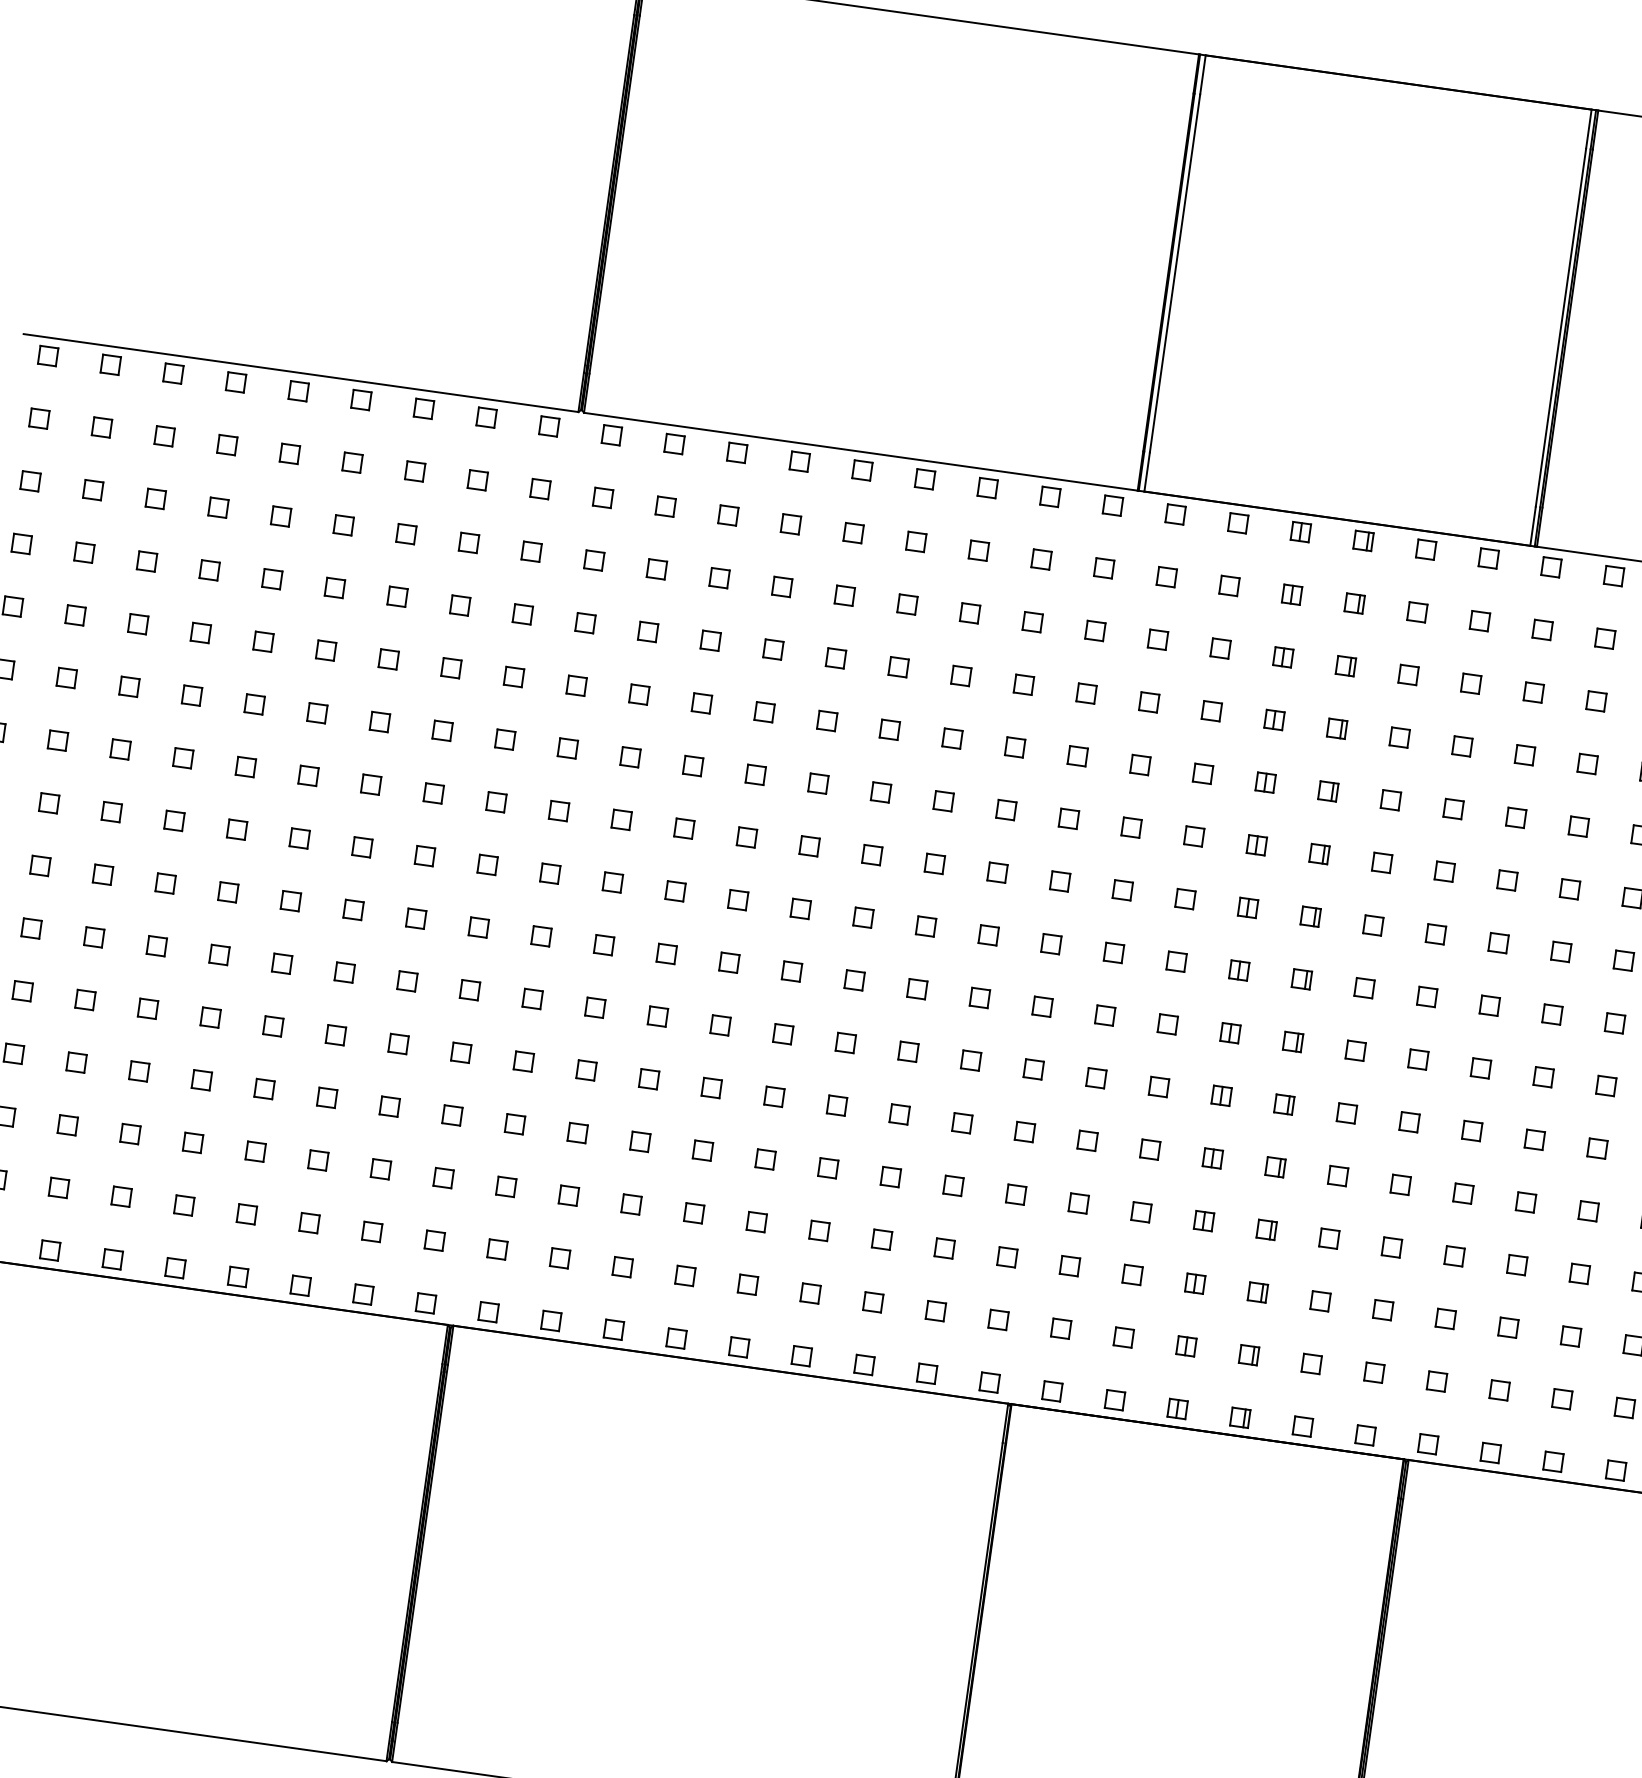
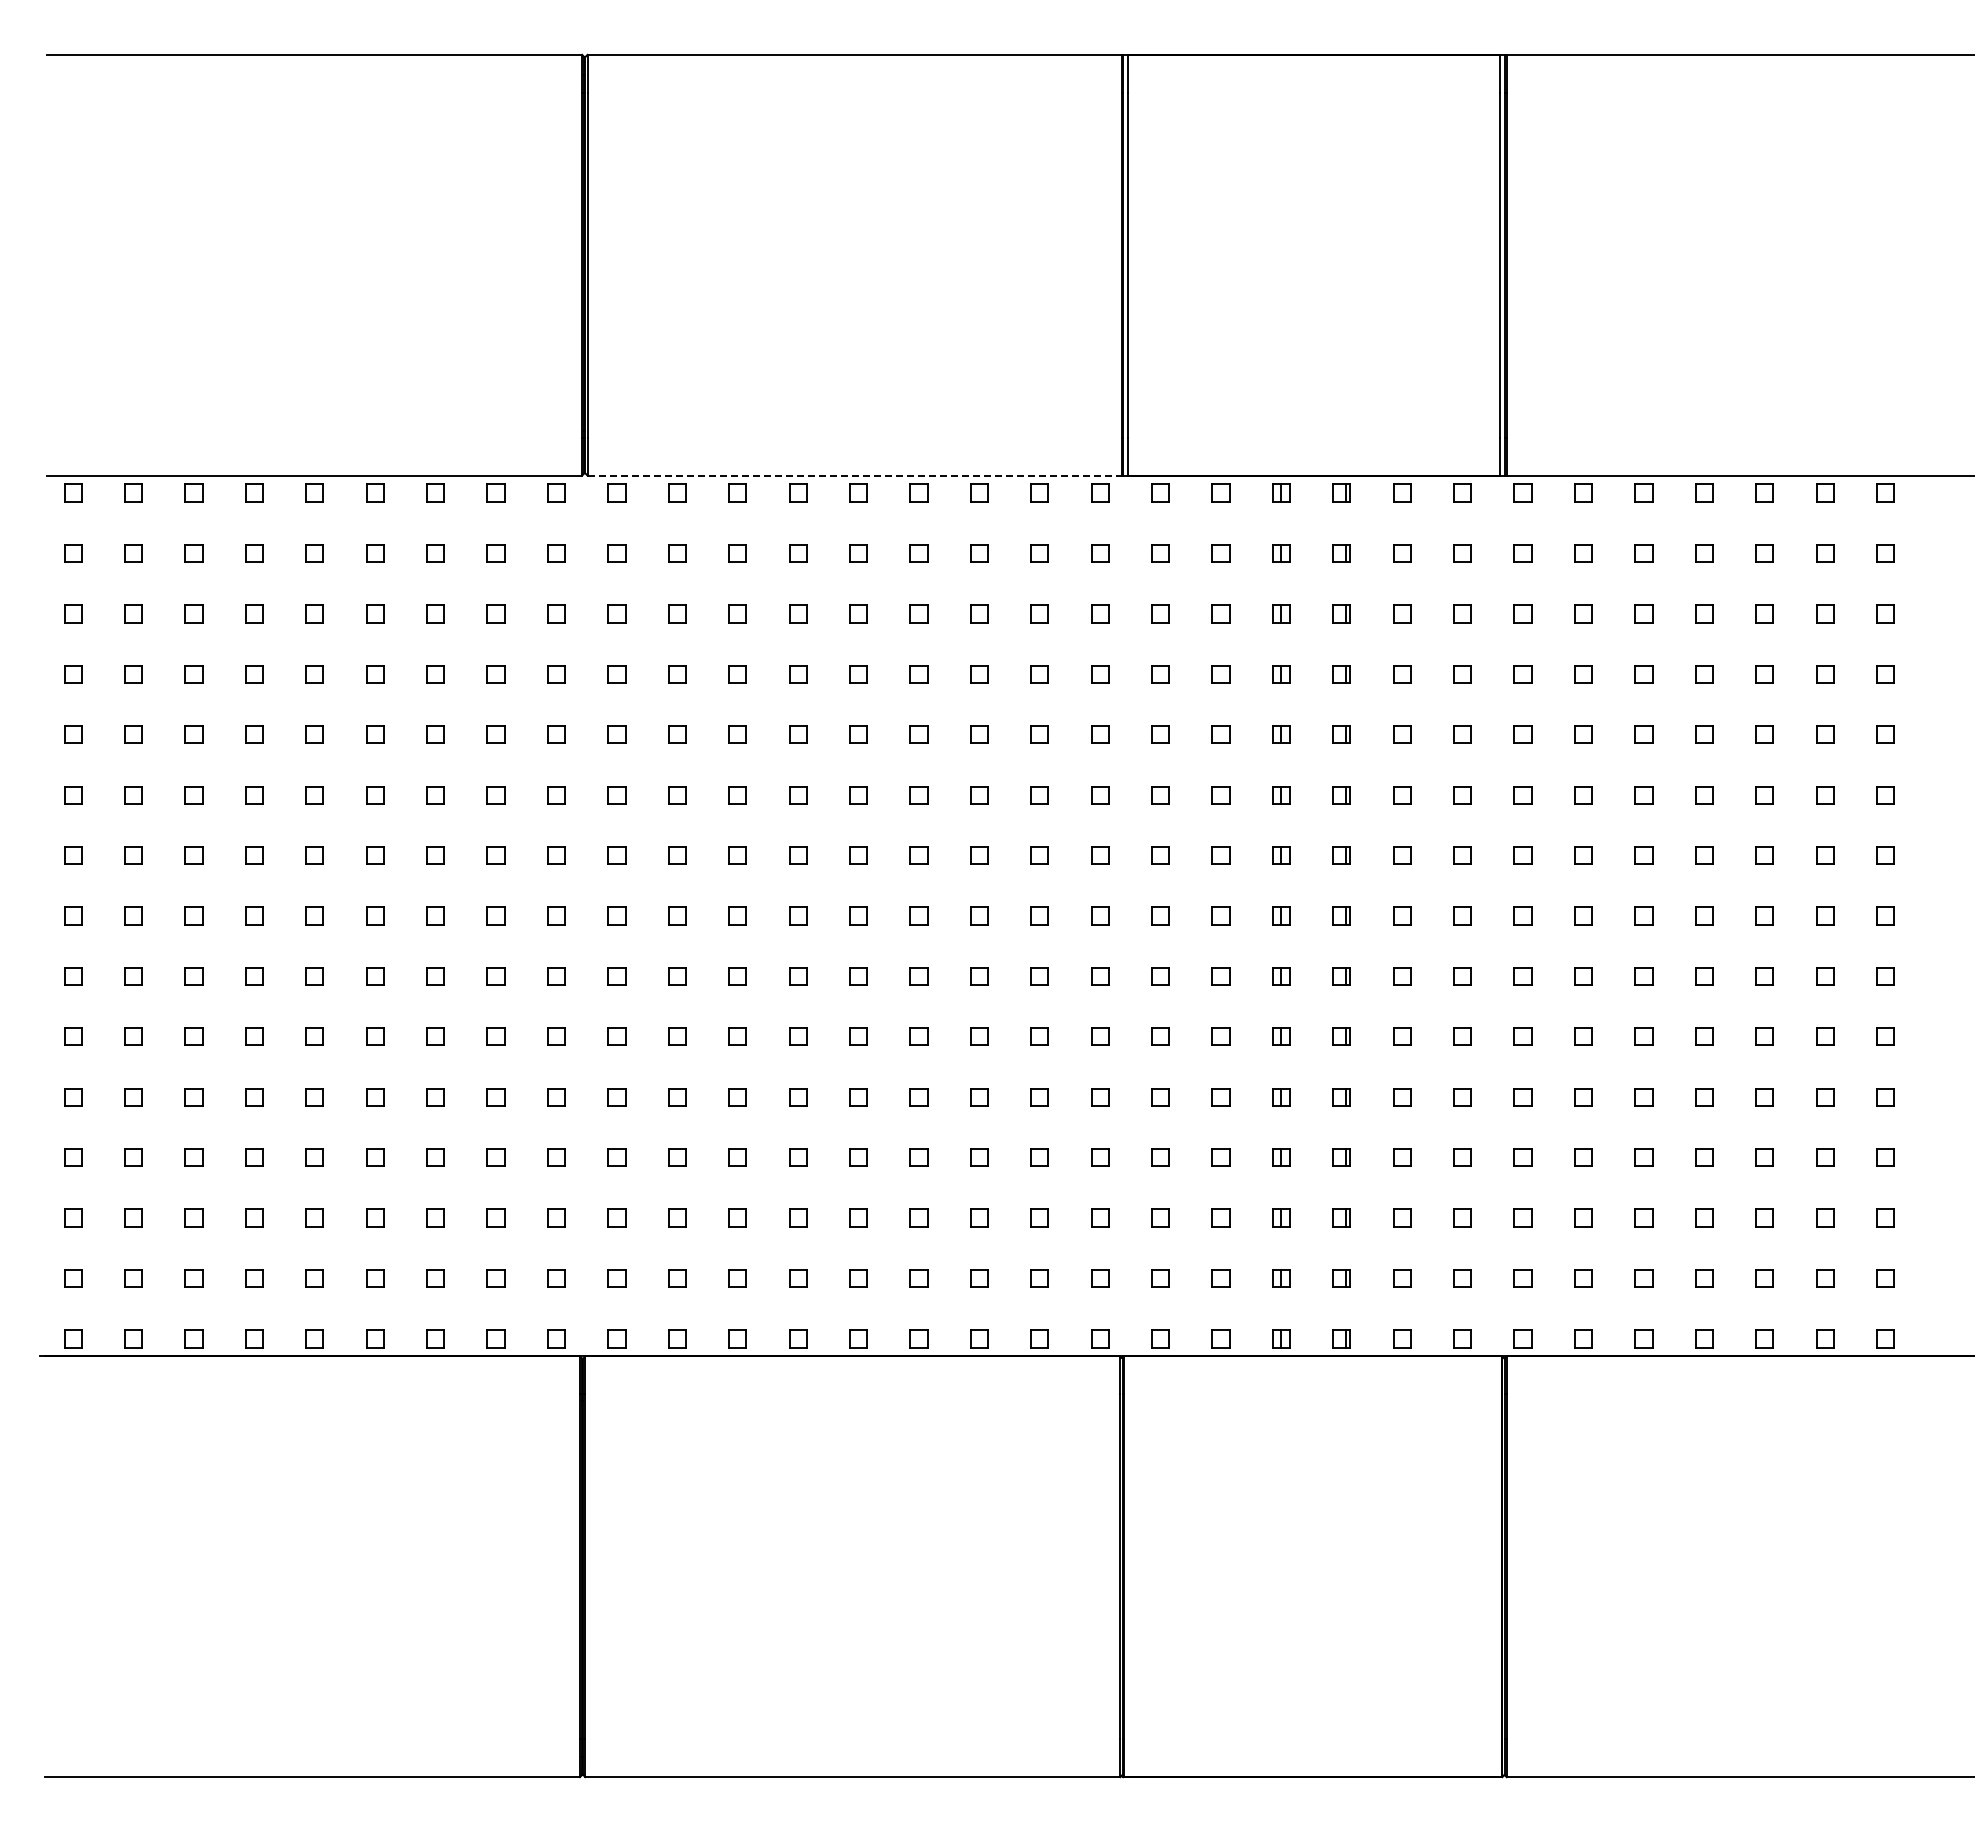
line: (861, 451) -> (855, 475), solid -> dashed

